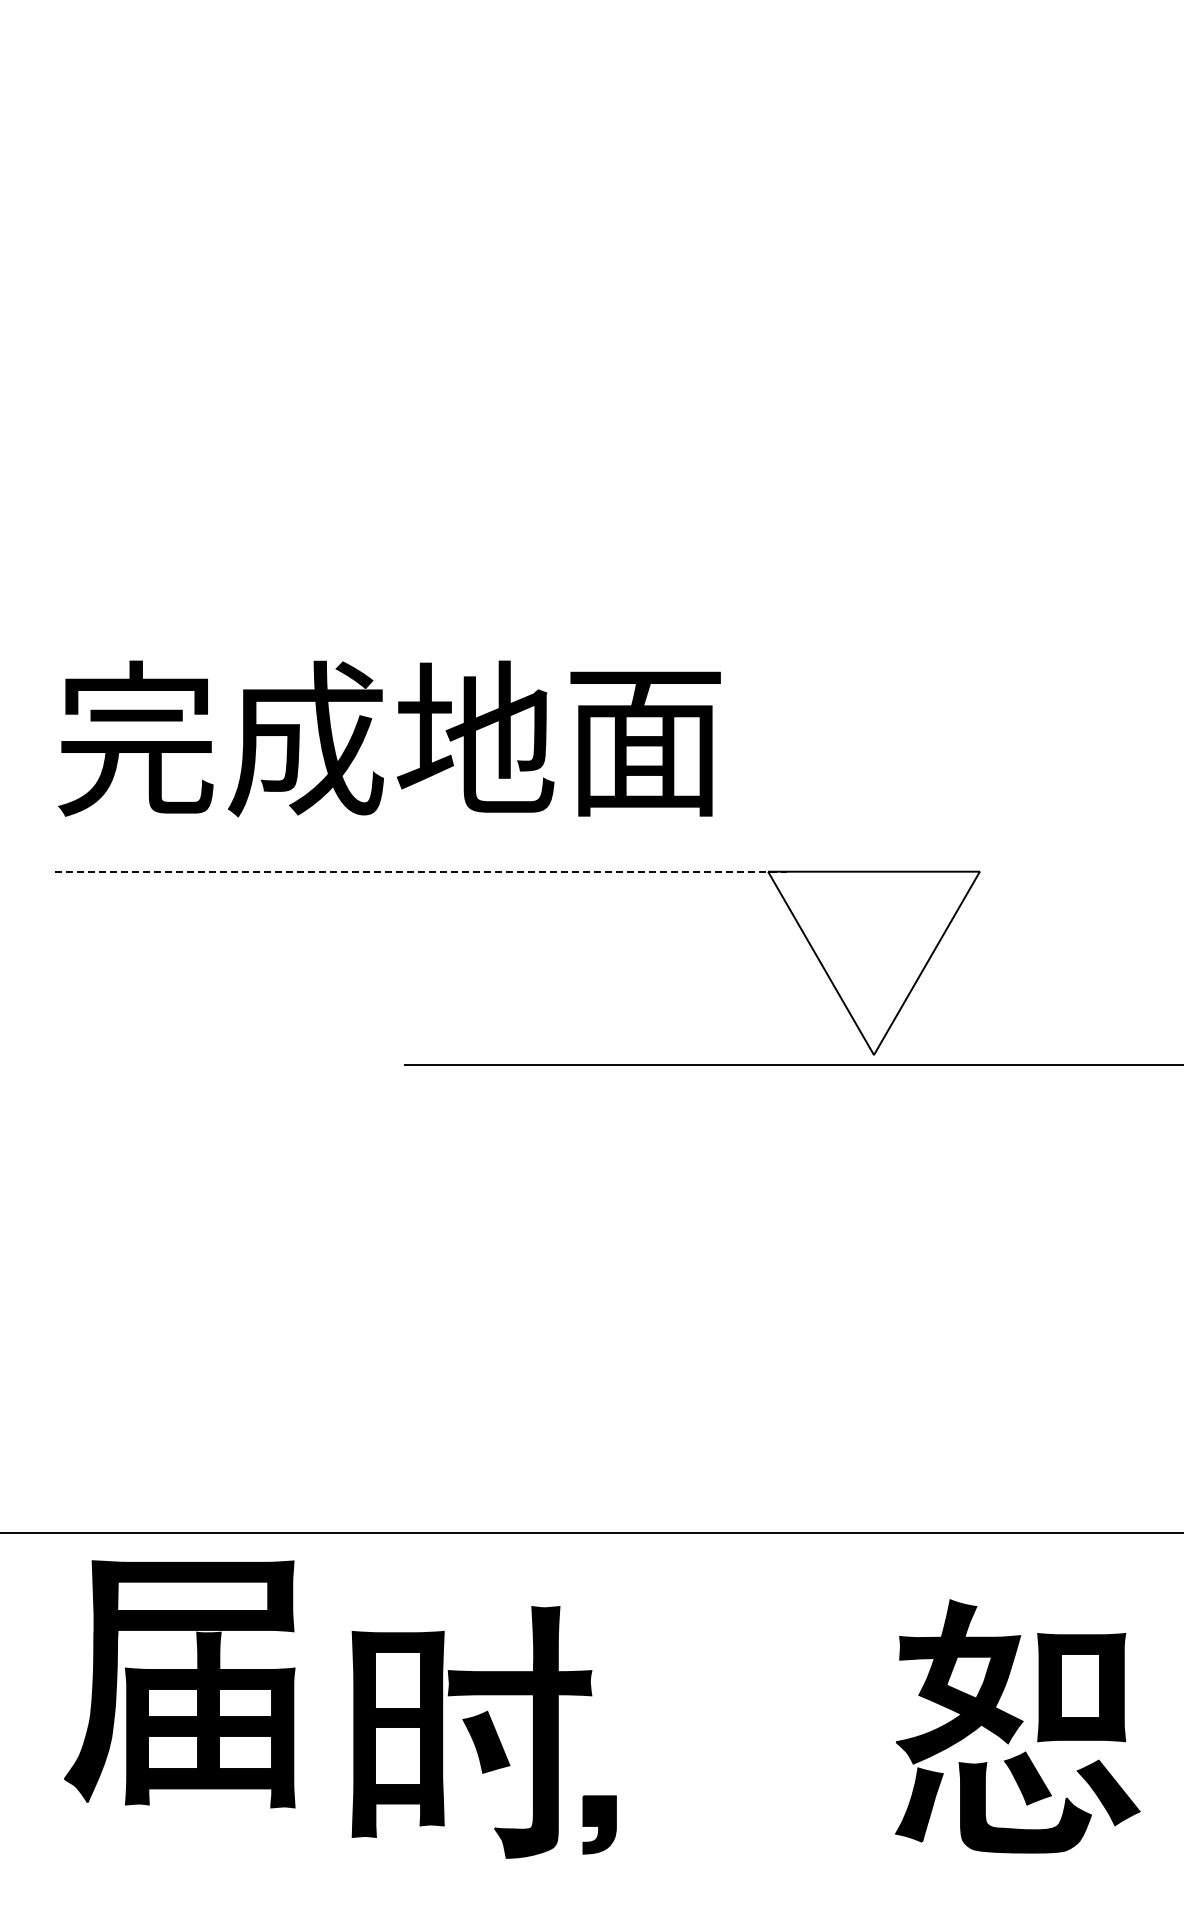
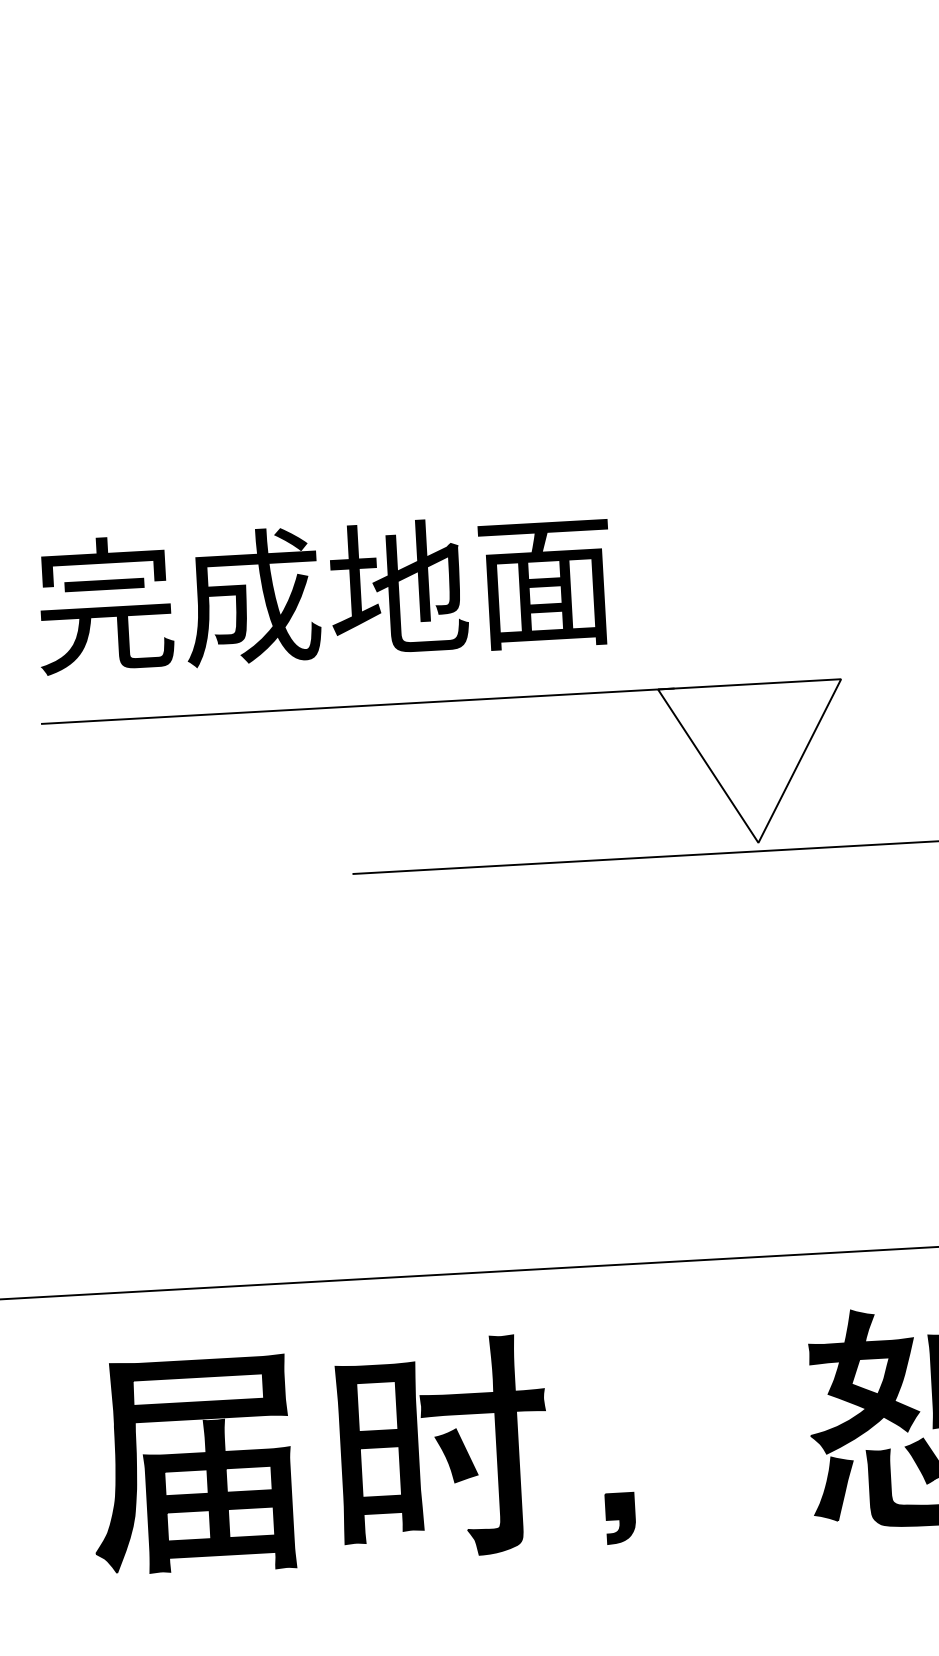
line: (421, 871) -> (358, 706), dashed -> solid
part: (179, 1684) -> (190, 1466), moved
part: (599, 1824) -> (620, 1517), moved

